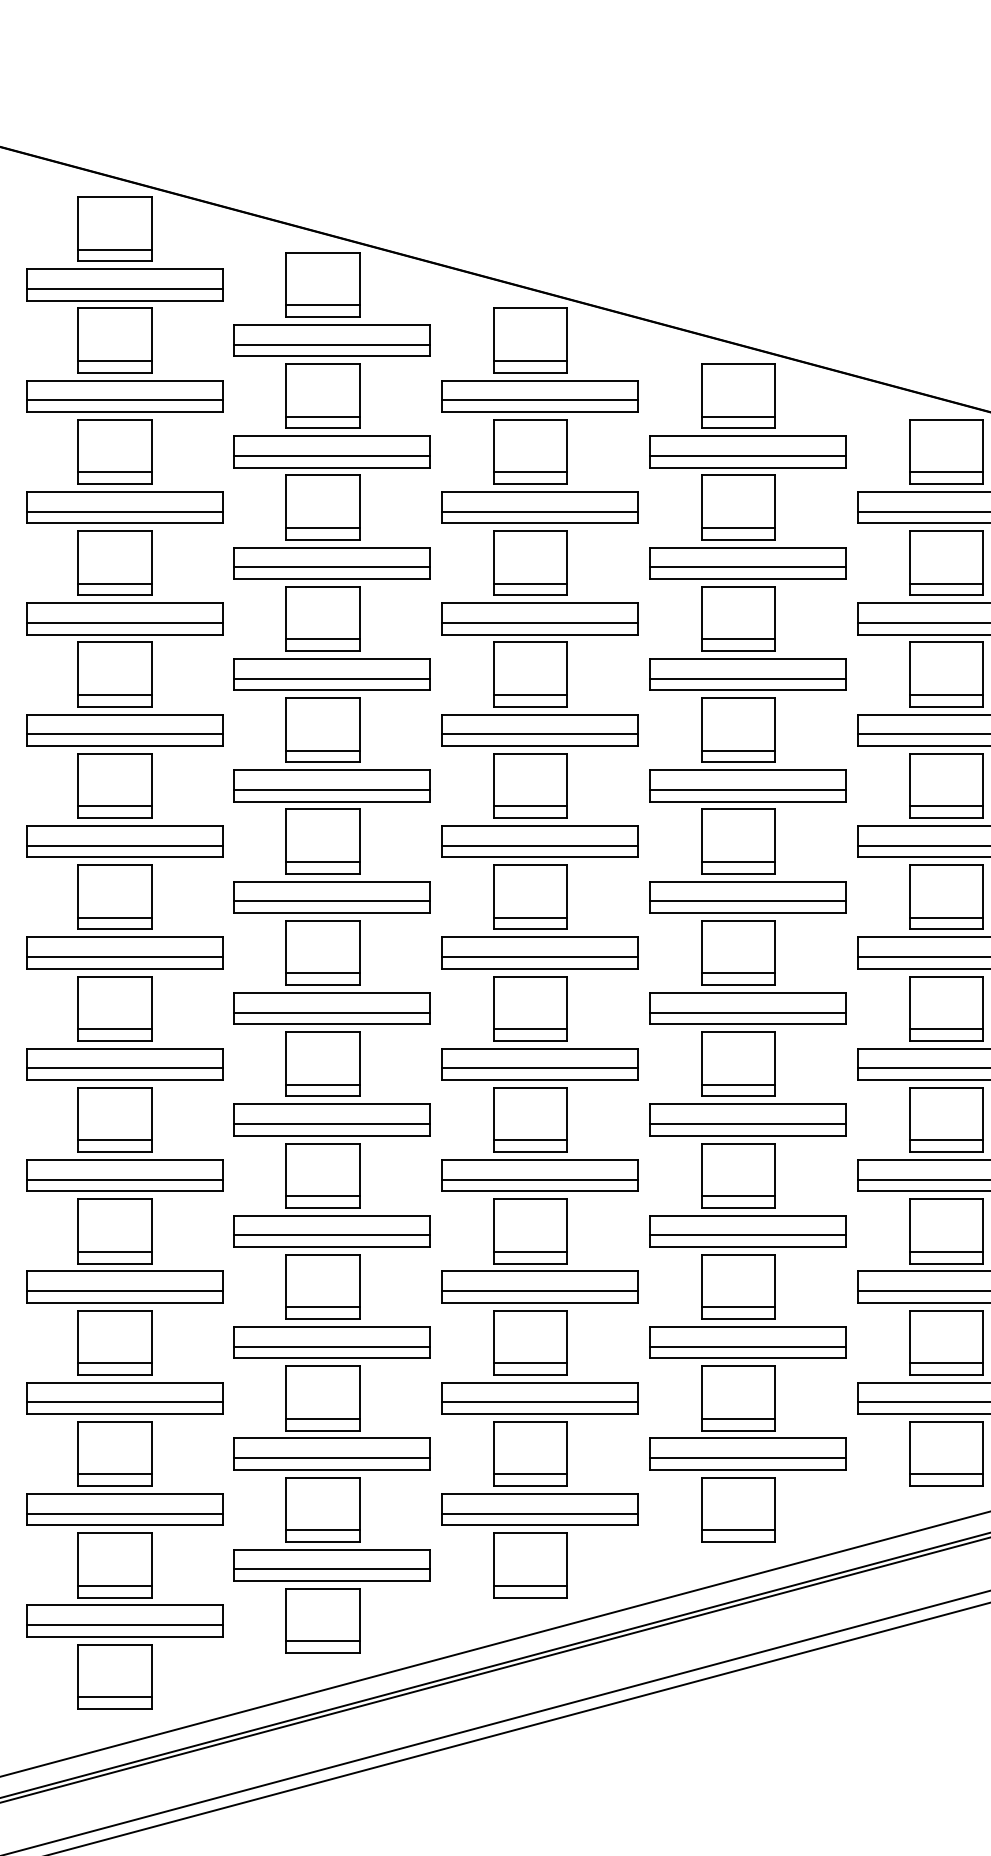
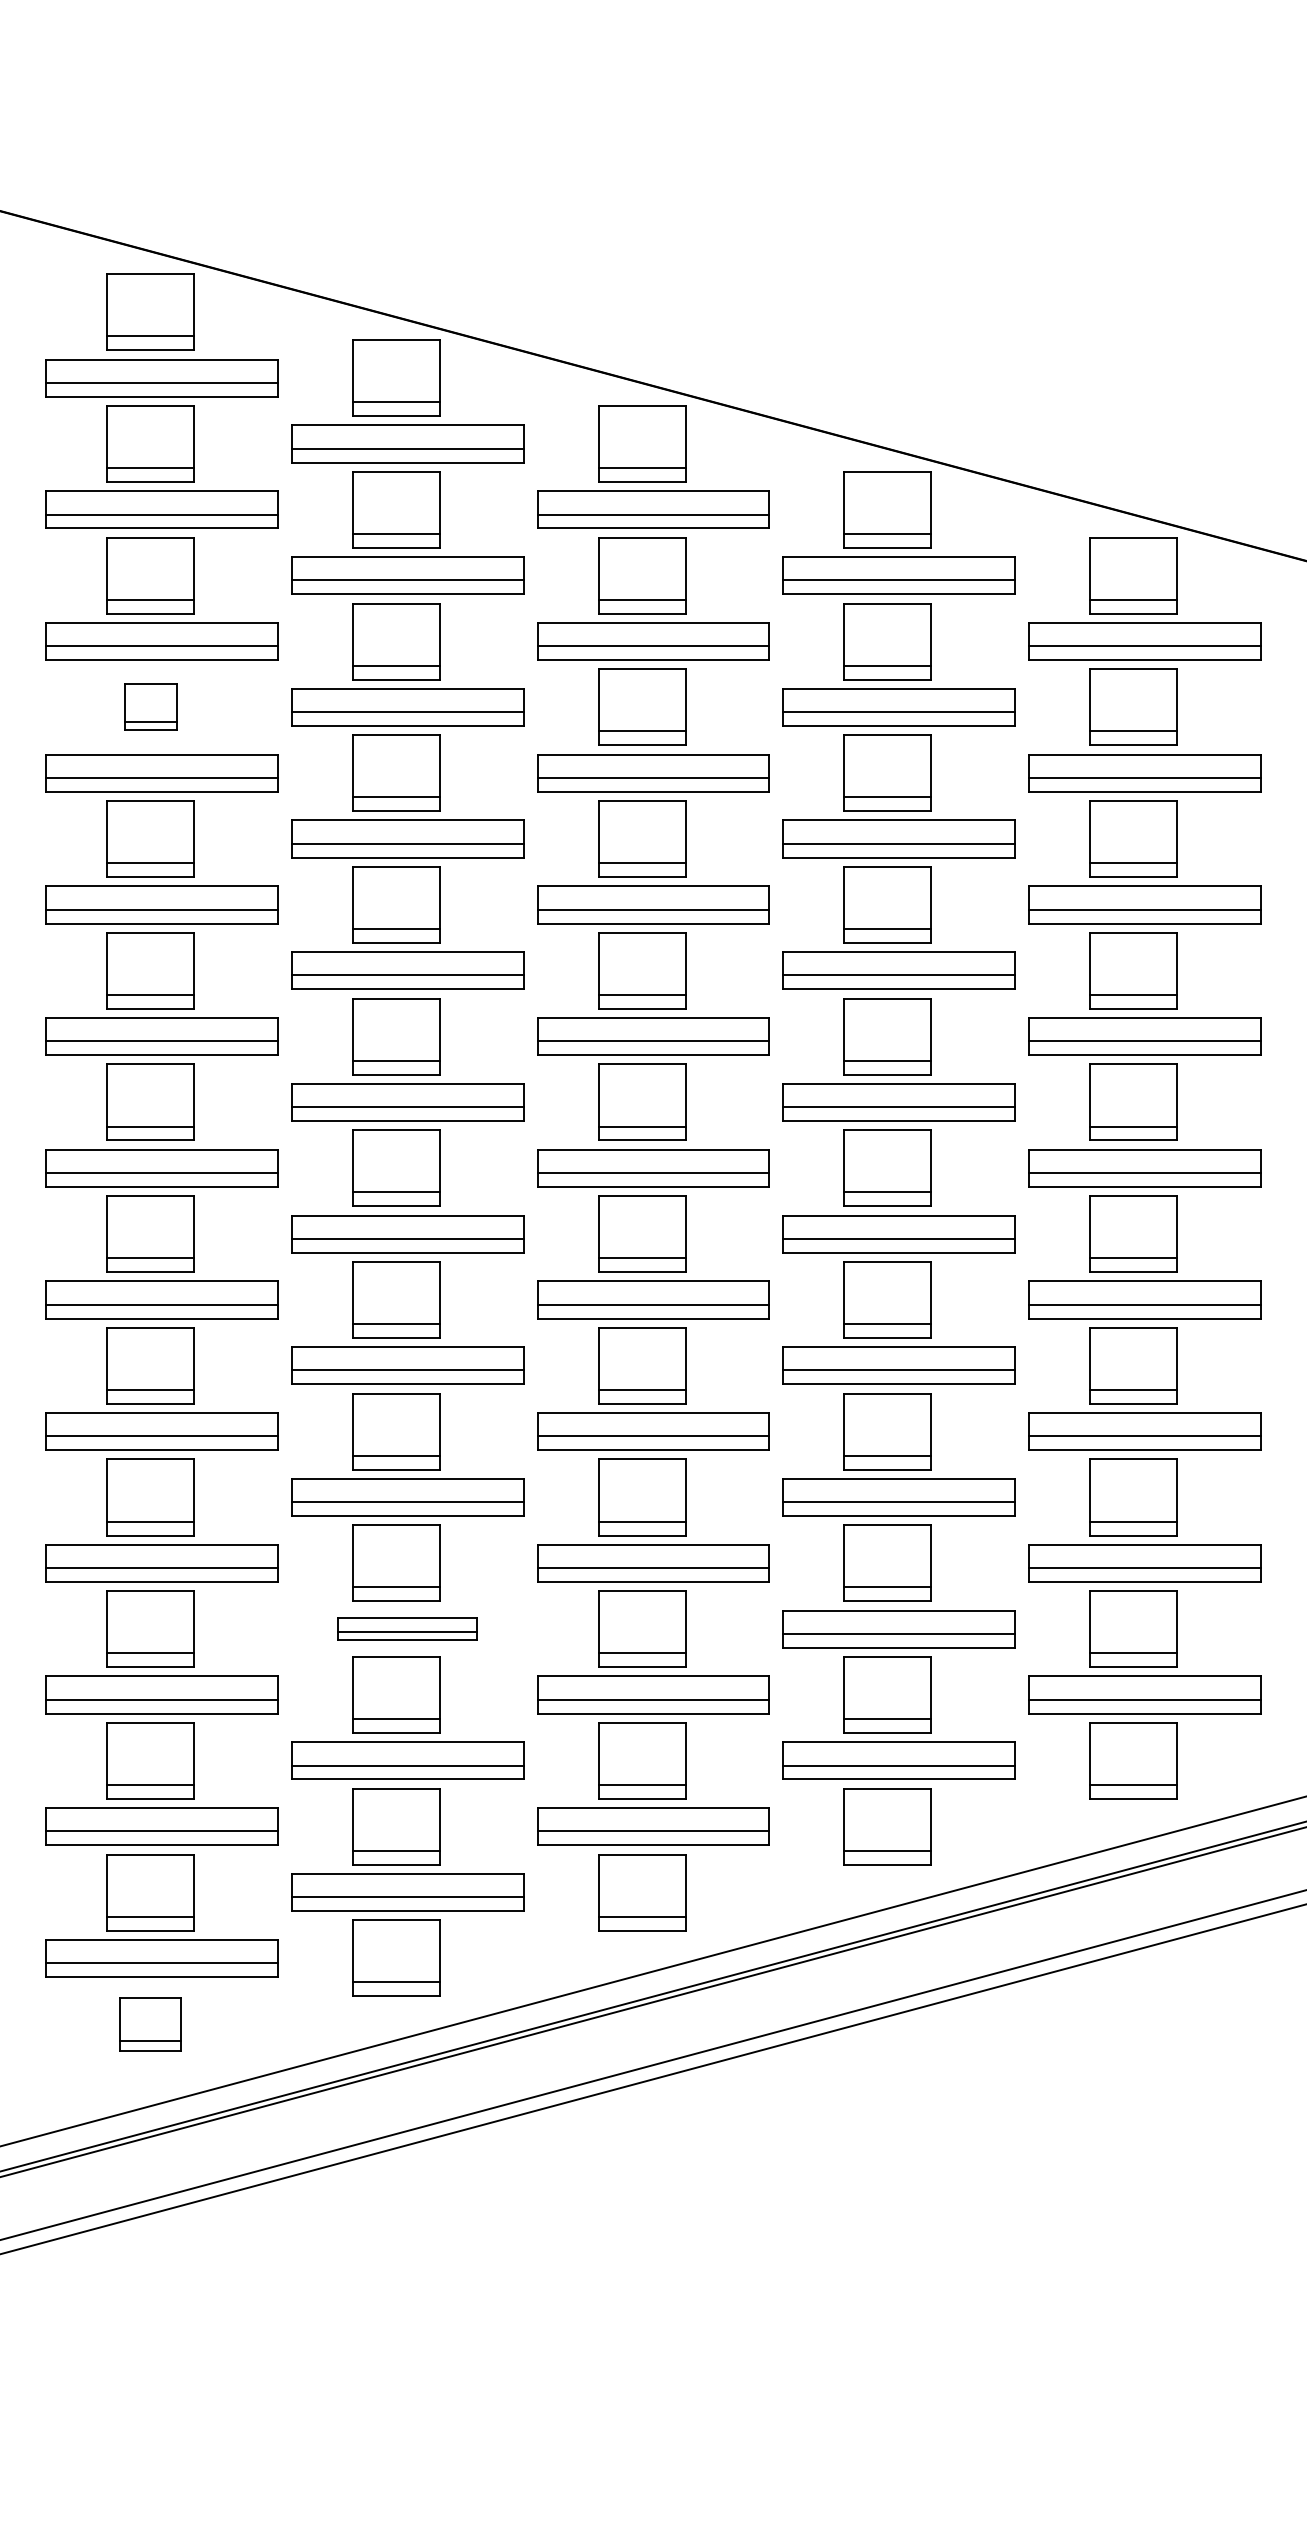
part: (114, 562) -> (150, 706), size x0.6
part: (332, 1343) -> (407, 1629), size x0.6
part: (114, 1676) -> (150, 2023), size x0.7

